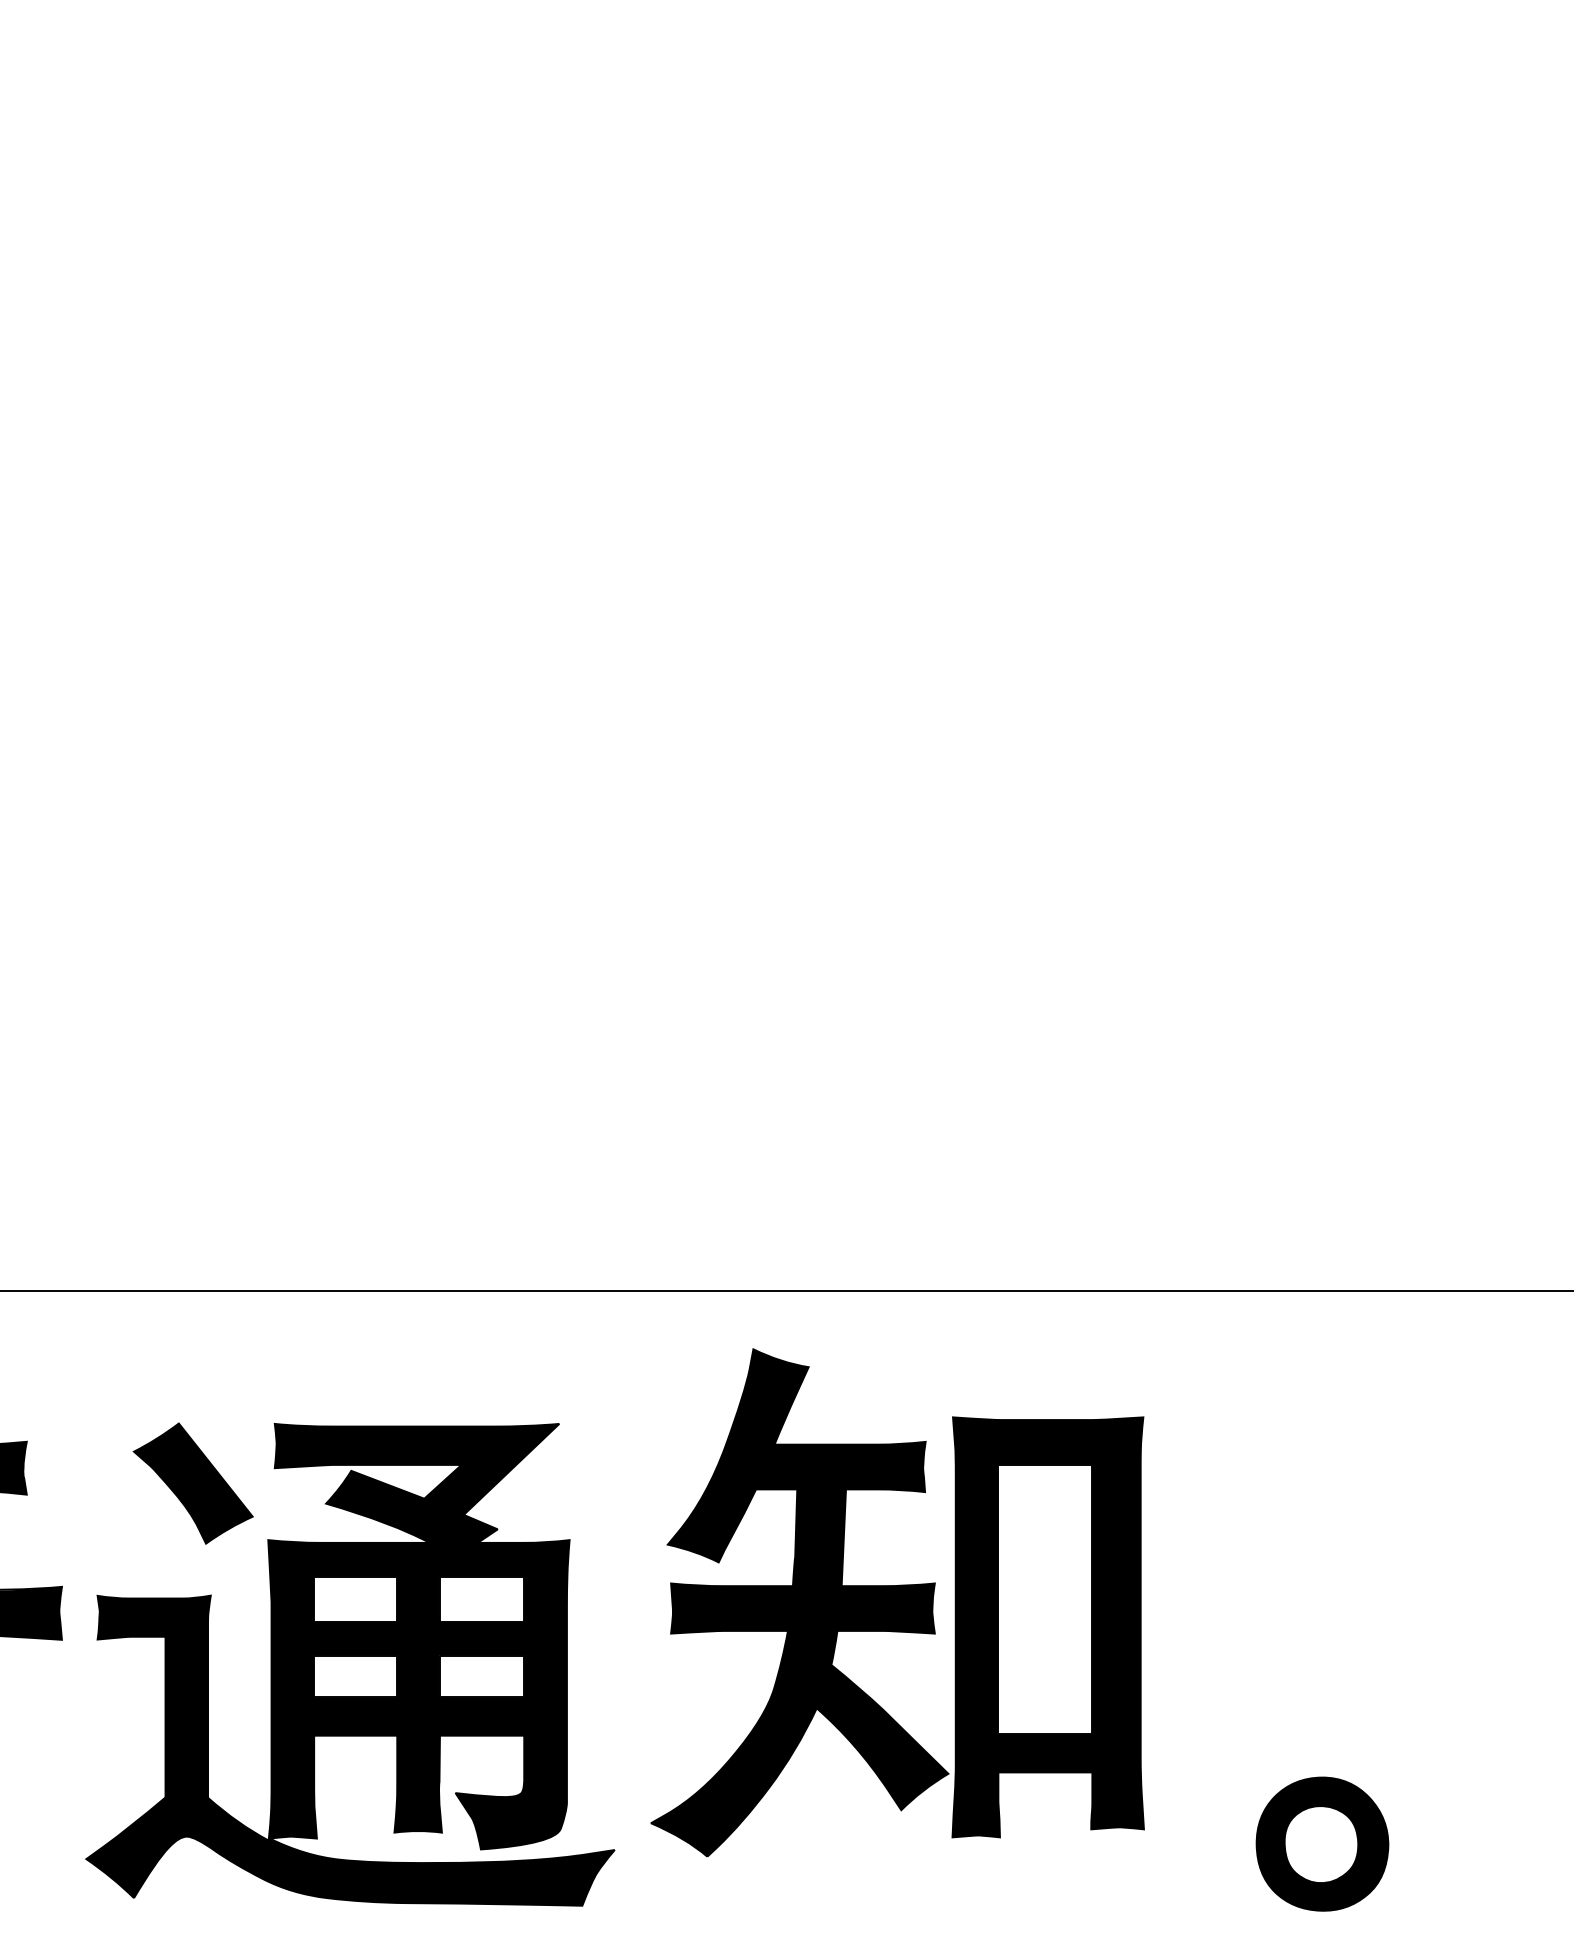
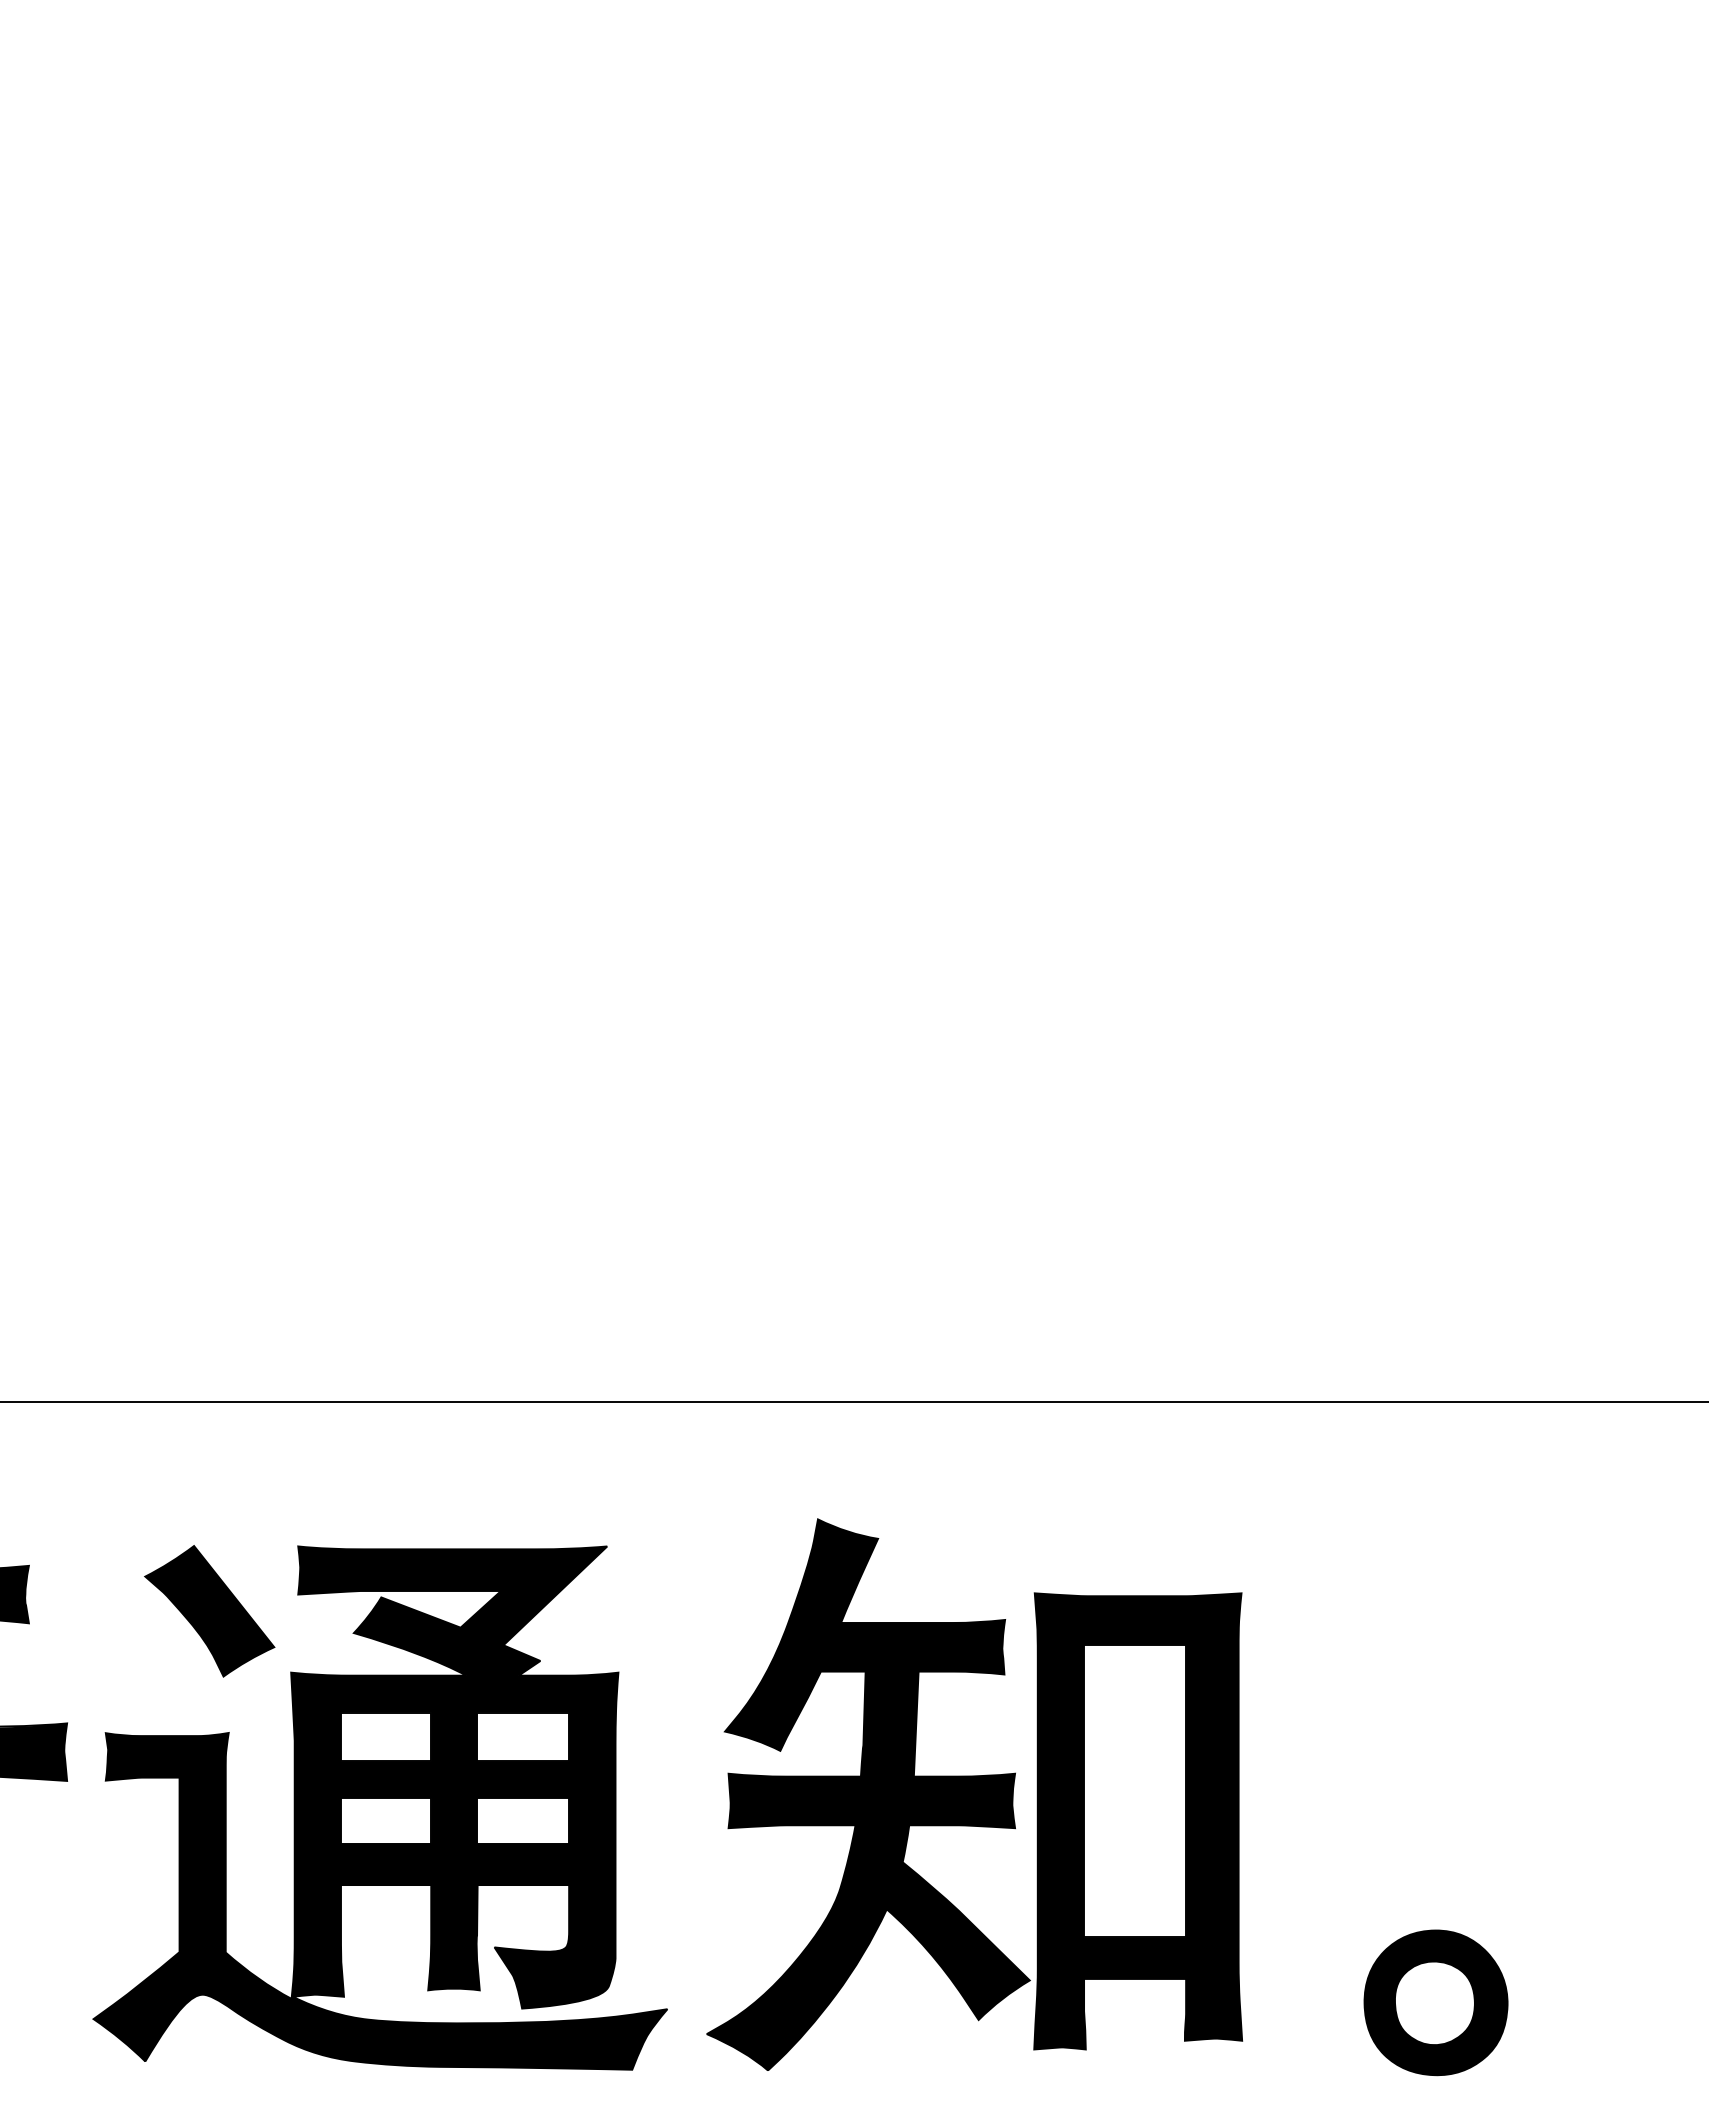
part: (897, 1602) -> (974, 1794), moved

